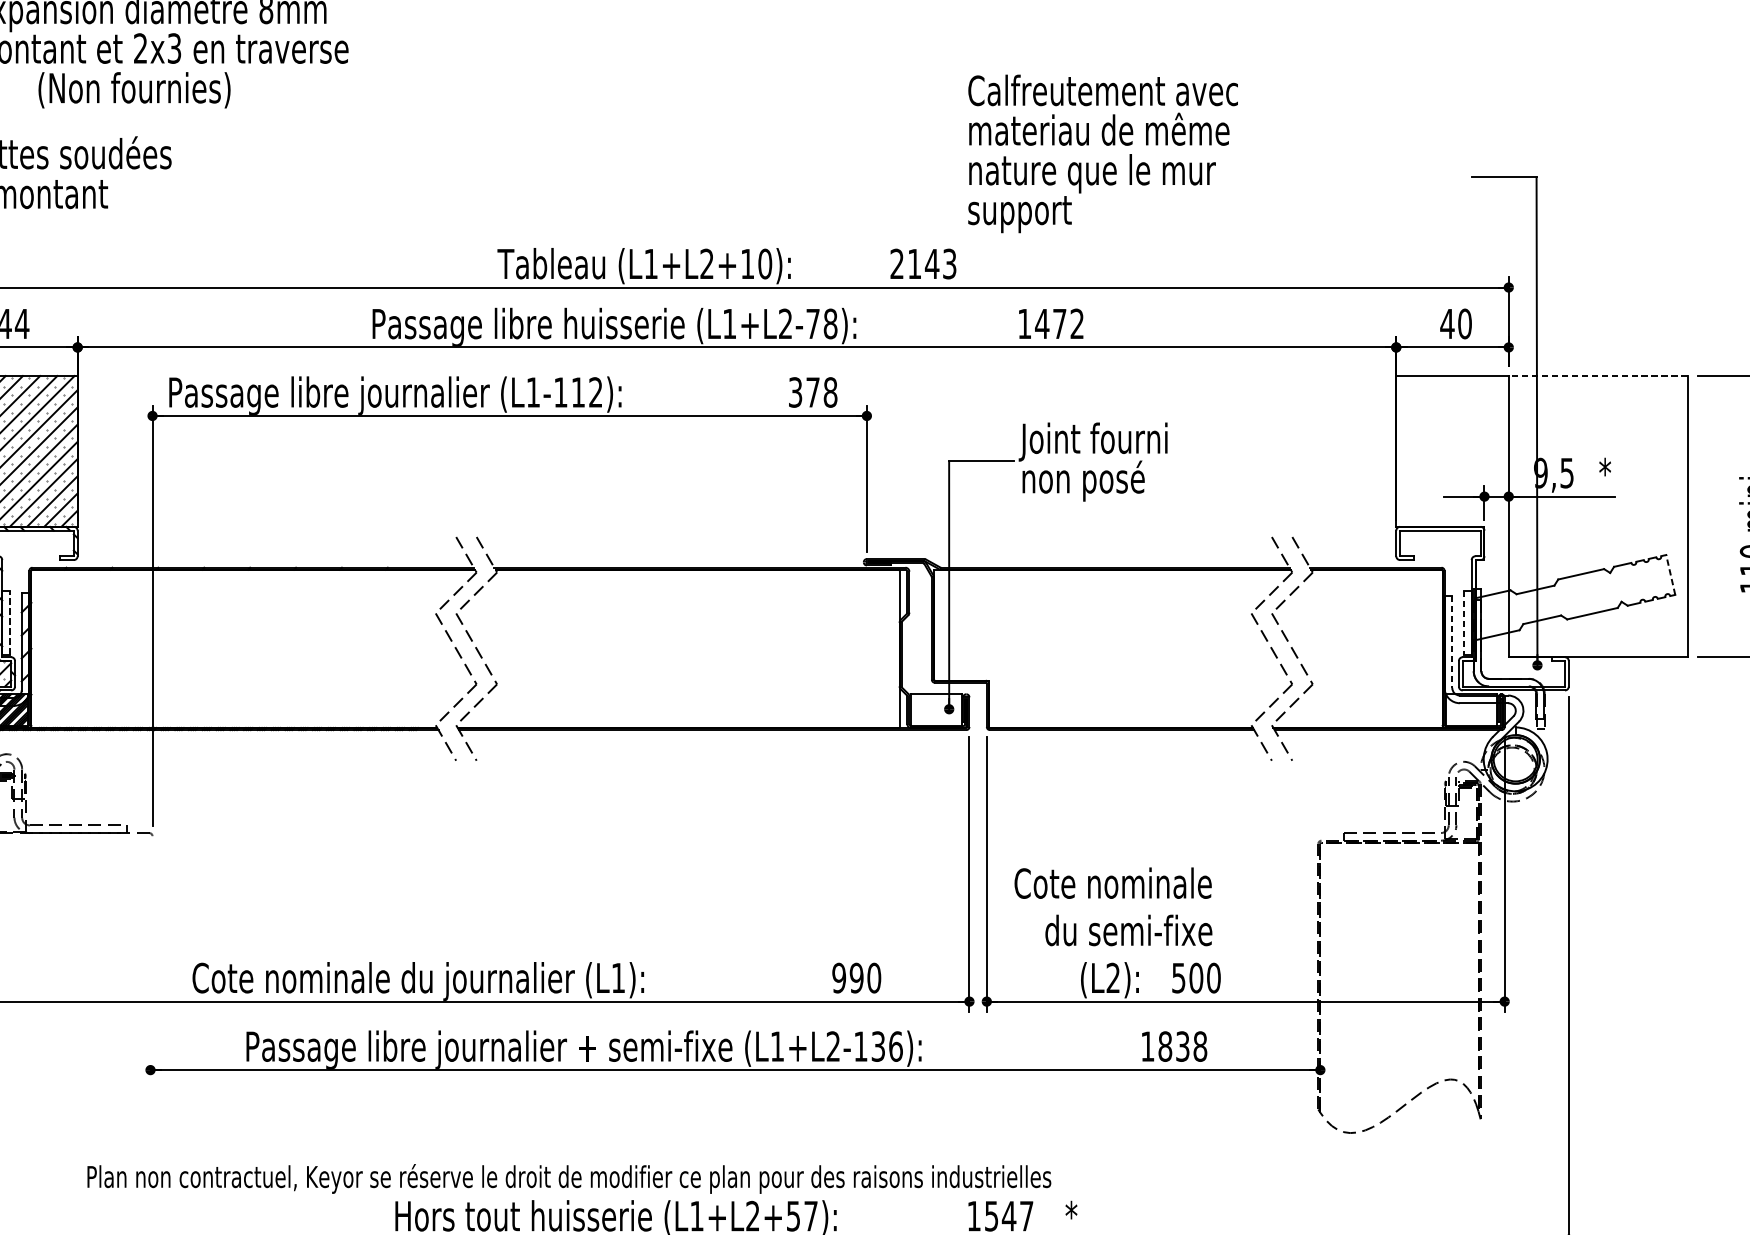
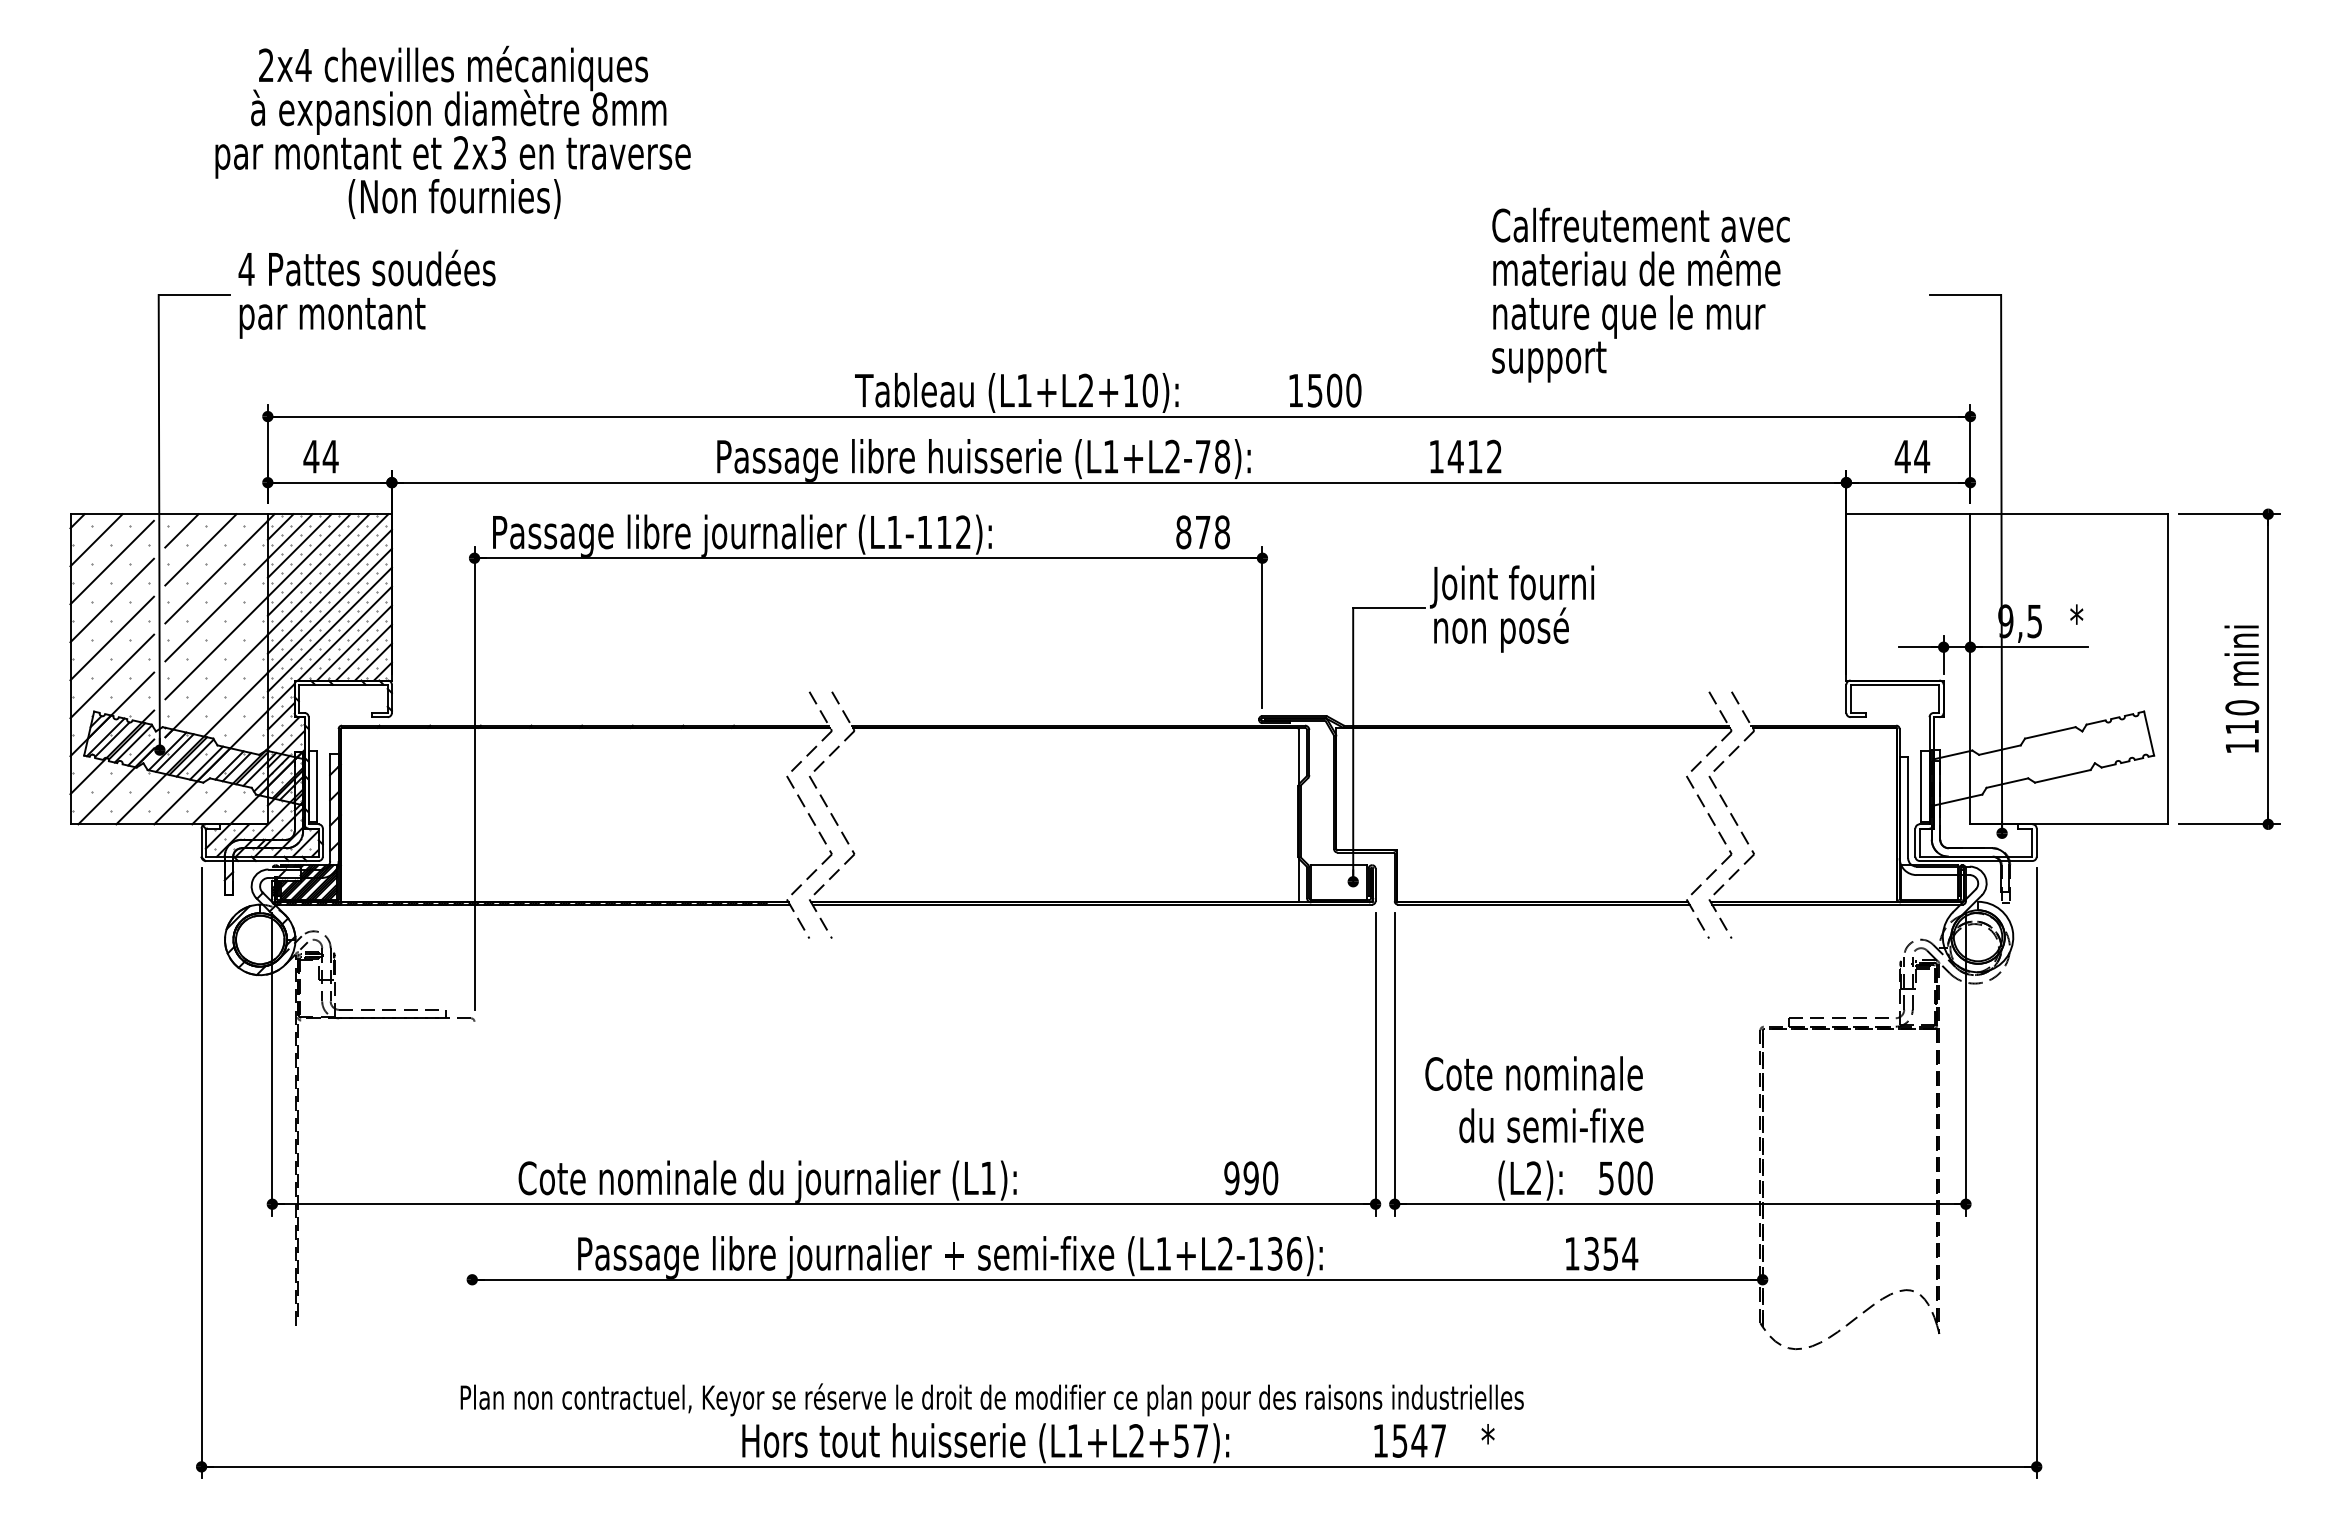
text: (1102, 153) -> (1640, 294), moved
text: (923, 263) -> (1324, 390), 2143 -> 1500
text: (1060, 323) -> (1475, 456), 1472 -> 1412
text: (1465, 323) -> (1922, 456), 40 -> 44
line: (1598, 376) -> (2069, 514), dashed -> solid
text: (795, 392) -> (1183, 532), 378 -> 878
line: (1671, 574) -> (2149, 733), dashed -> solid
line: (10, 622) -> (317, 785), dashed -> solid
line: (1464, 622) -> (1921, 786), dashed -> solid
line: (1452, 641) -> (1908, 807), dashed -> solid
text: (1183, 1046) -> (1611, 1253), 1838 -> 1354
text: (568, 1178) -> (991, 1399), moved

